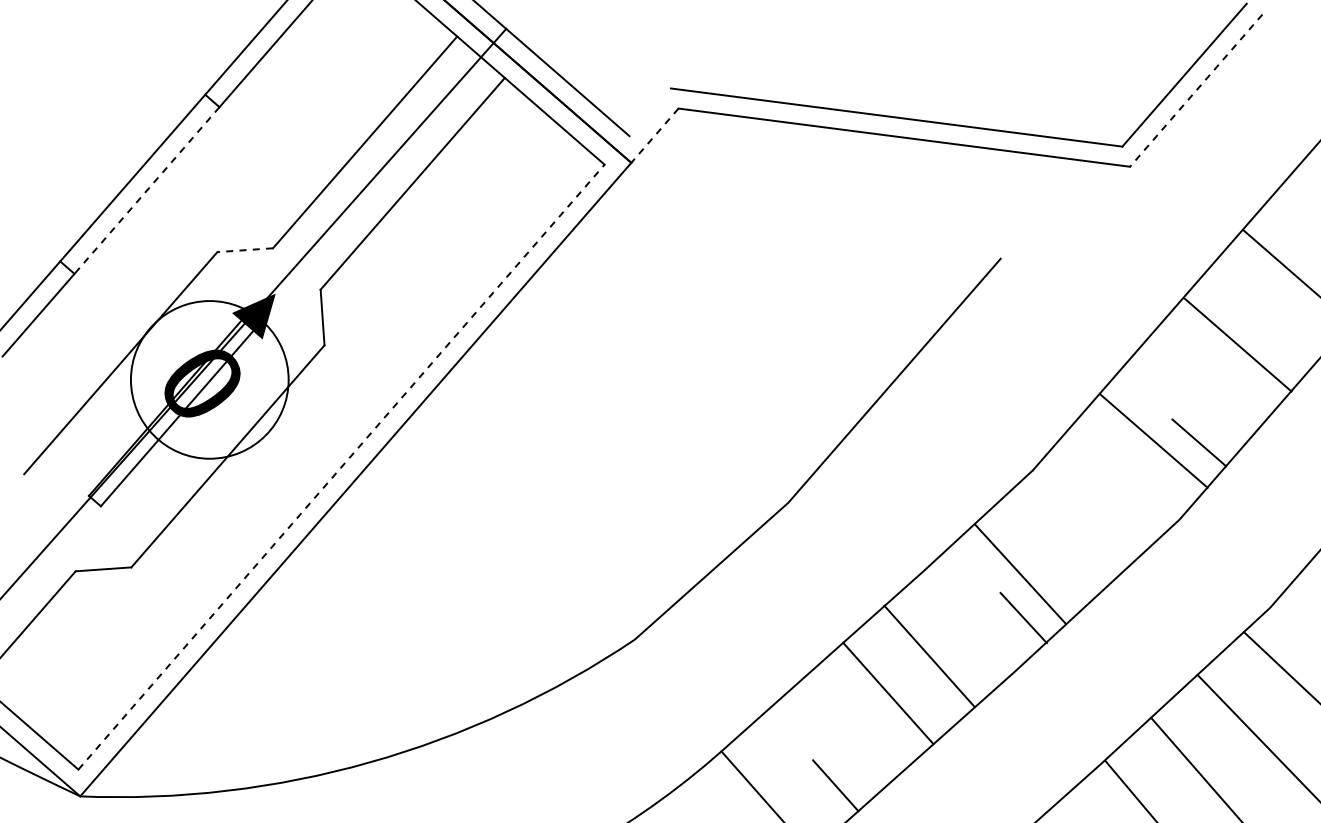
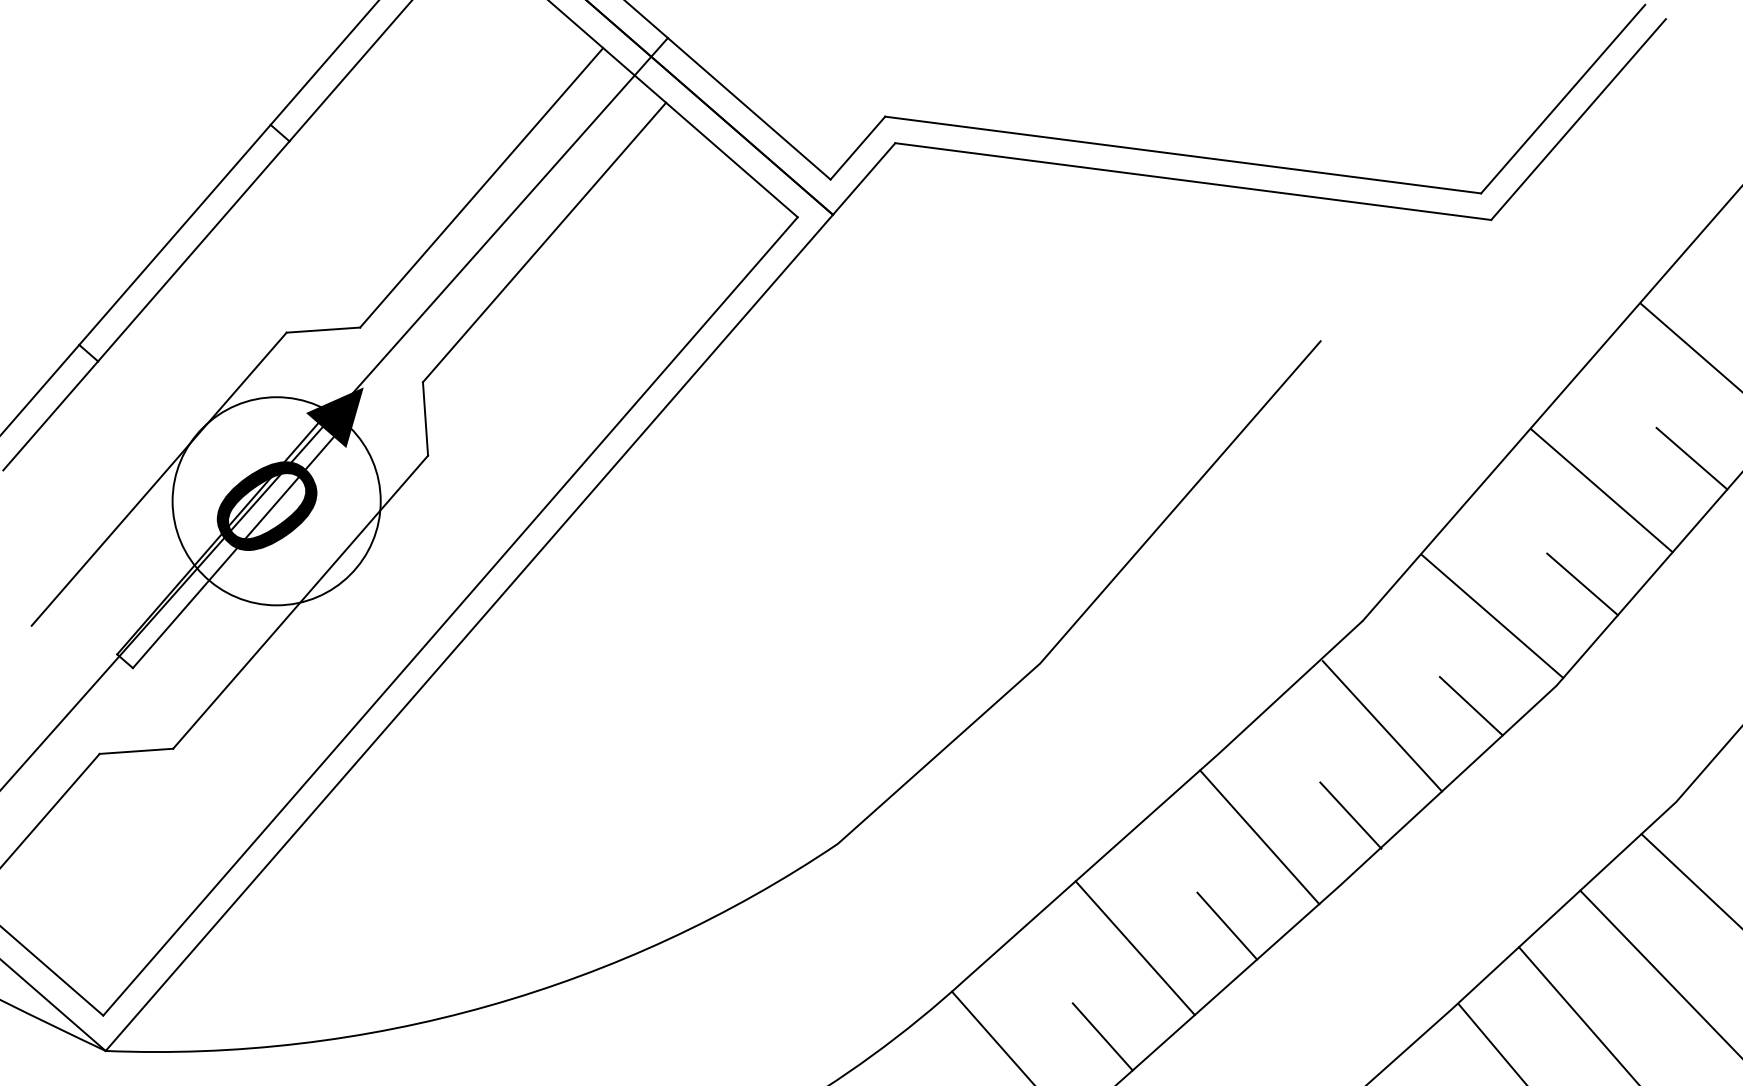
line: (1196, 90) -> (1578, 119), dashed -> solid
line: (649, 112) -> (856, 148), added
line: (654, 135) -> (863, 178), dashed -> solid
line: (146, 190) -> (193, 251), dashed -> solid
line: (245, 250) -> (323, 330), dashed -> solid
line: (1237, 344) -> (1601, 490), moved
line: (1281, 347) -> (1691, 458), added
line: (1153, 440) -> (1491, 615), moved
line: (341, 467) -> (450, 616), dashed -> solid
line: (1114, 535) -> (1470, 706), added
line: (1020, 573) -> (1382, 725), moved
line: (929, 656) -> (1259, 837), moved
line: (888, 693) -> (1135, 948), moved
line: (929, 701) -> (1226, 925), added

